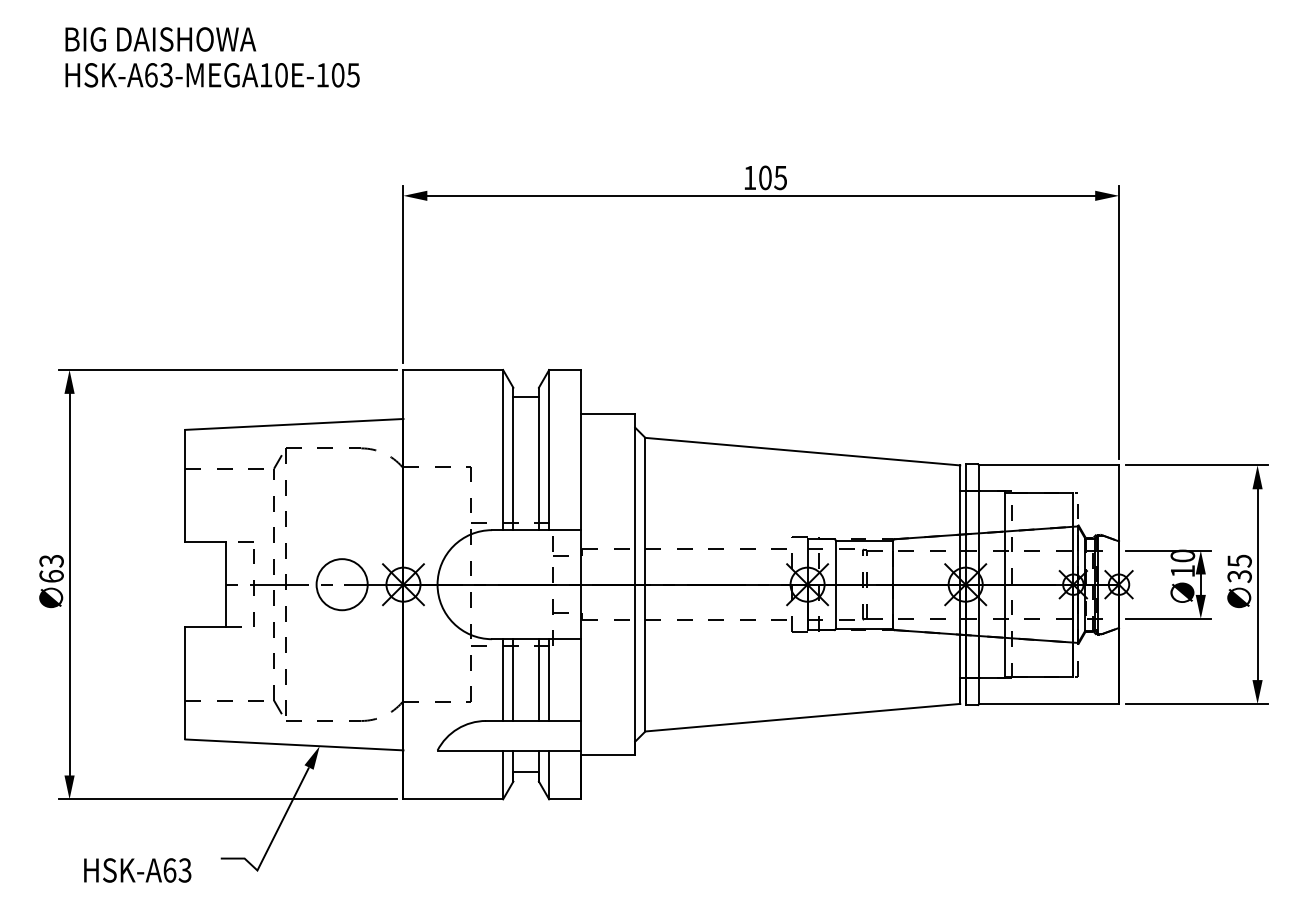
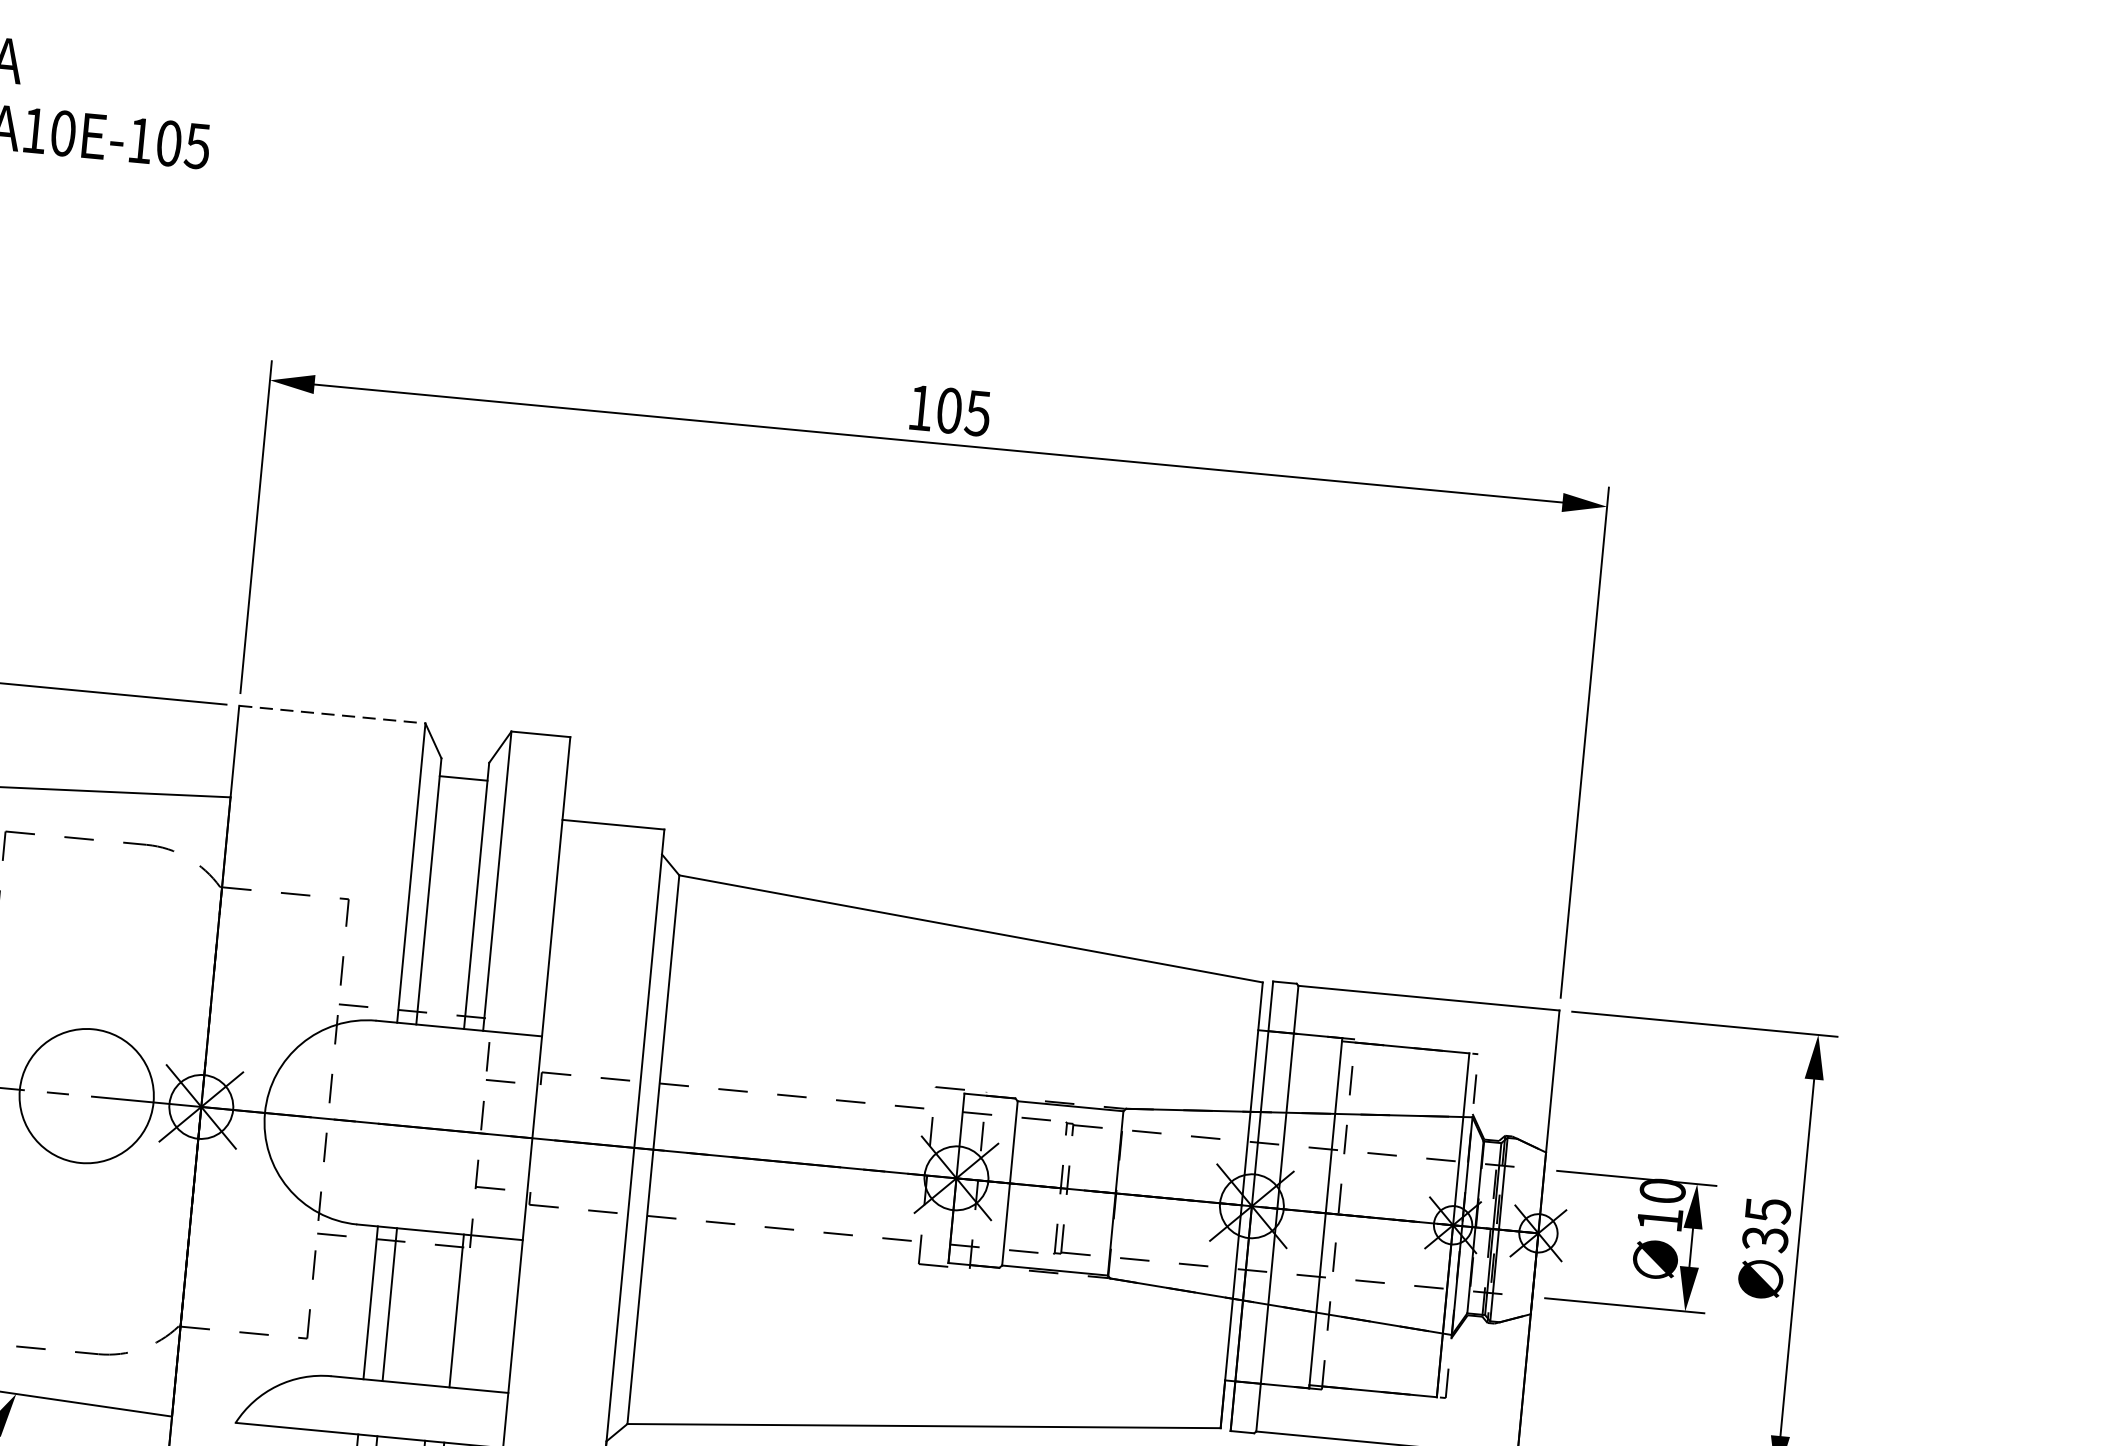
line: (453, 370) -> (332, 715), solid -> dashed
circle: (341, 584) -> (85, 1095), size x1.4
line: (538, 679) -> (436, 1307), removed

